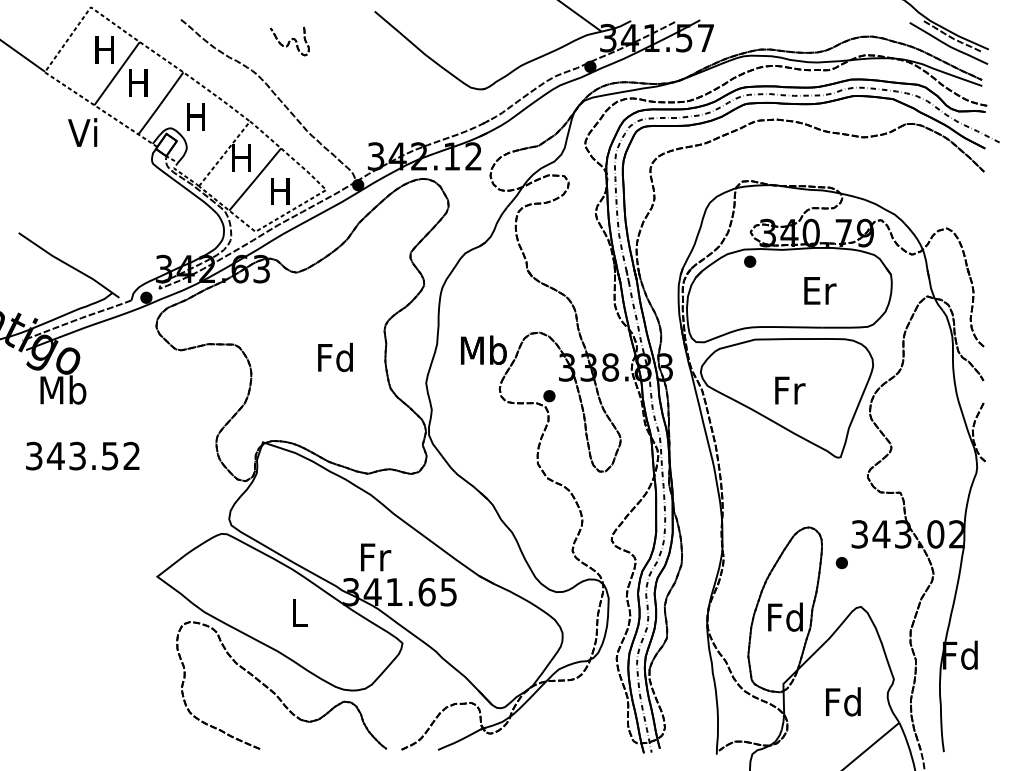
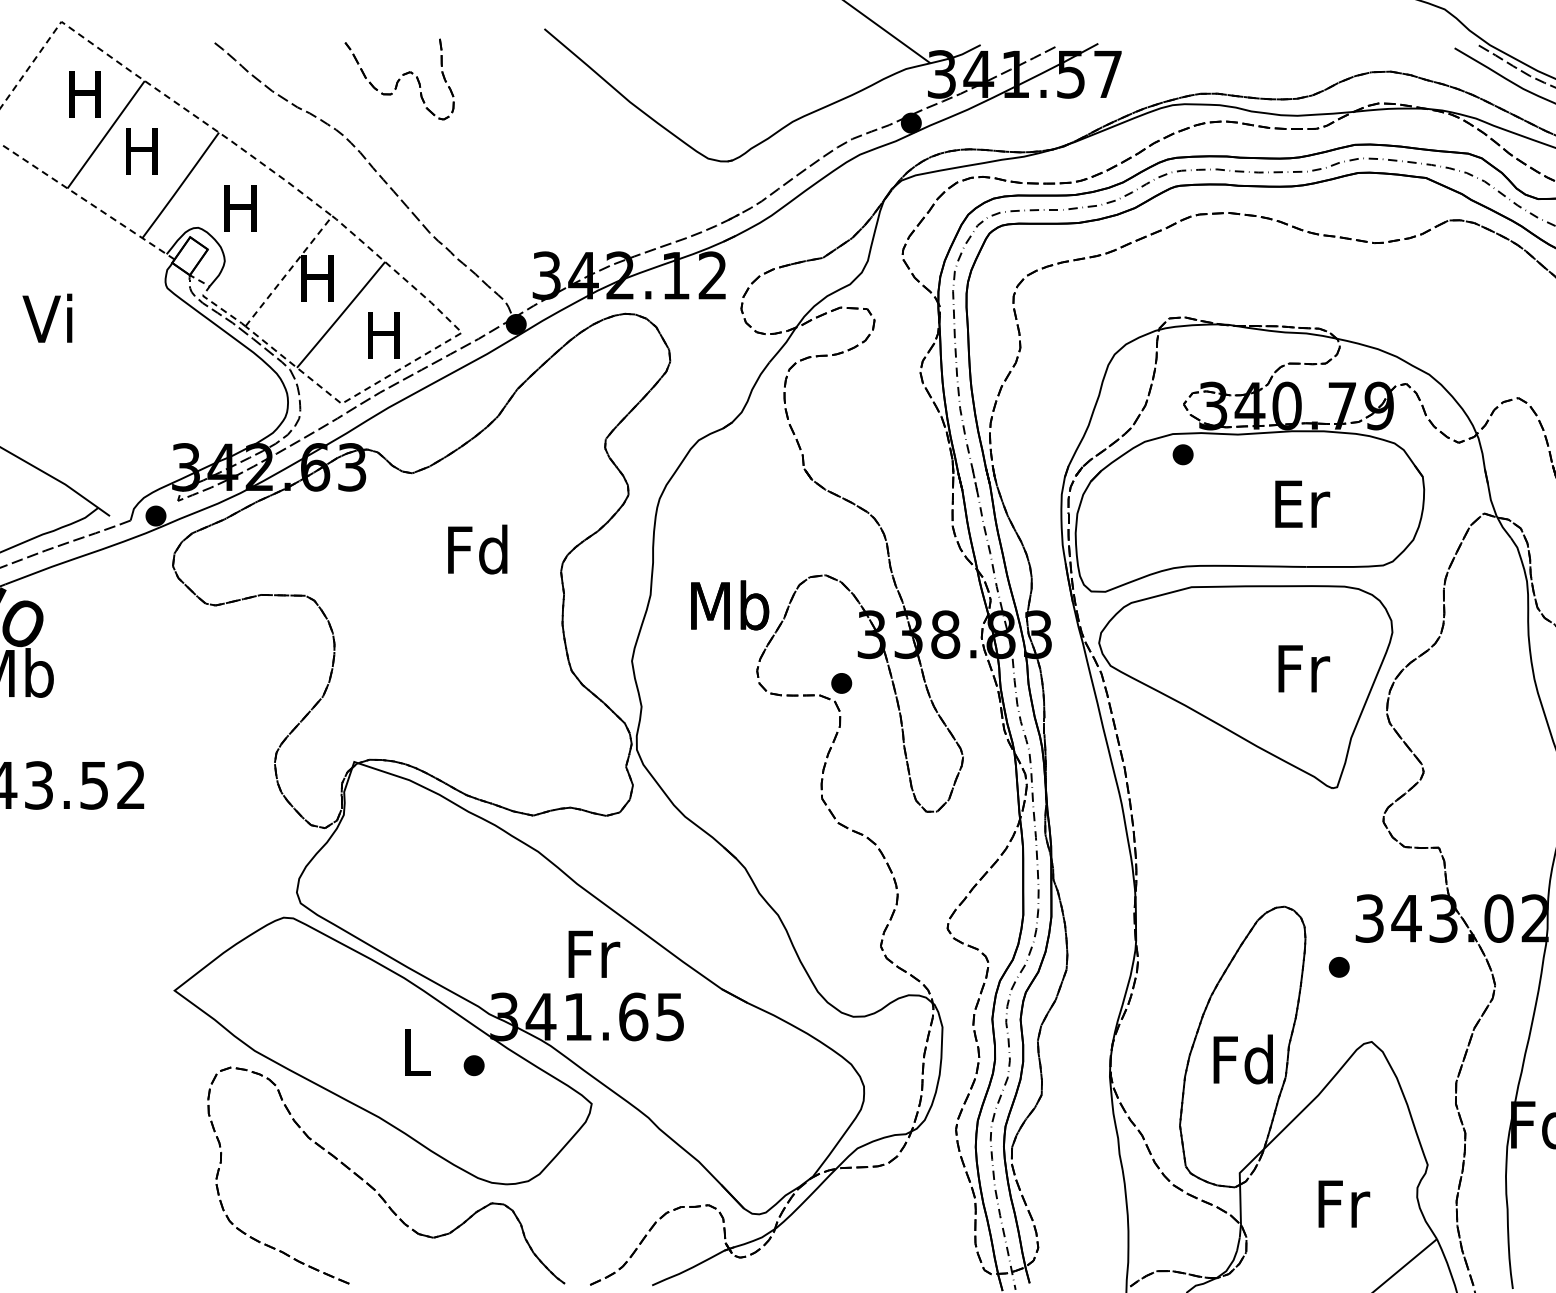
part: (289, 41) -> (399, 80), size x1.67
text: (82, 132) -> (47, 318), moved
text: (335, 357) -> (477, 549), moved
text: (790, 390) -> (1304, 668), moved
text: (376, 557) -> (595, 954), moved
part: (333, 620) -> (474, 1065), added
text: (843, 701) -> (1341, 1202), Fd -> Fr

